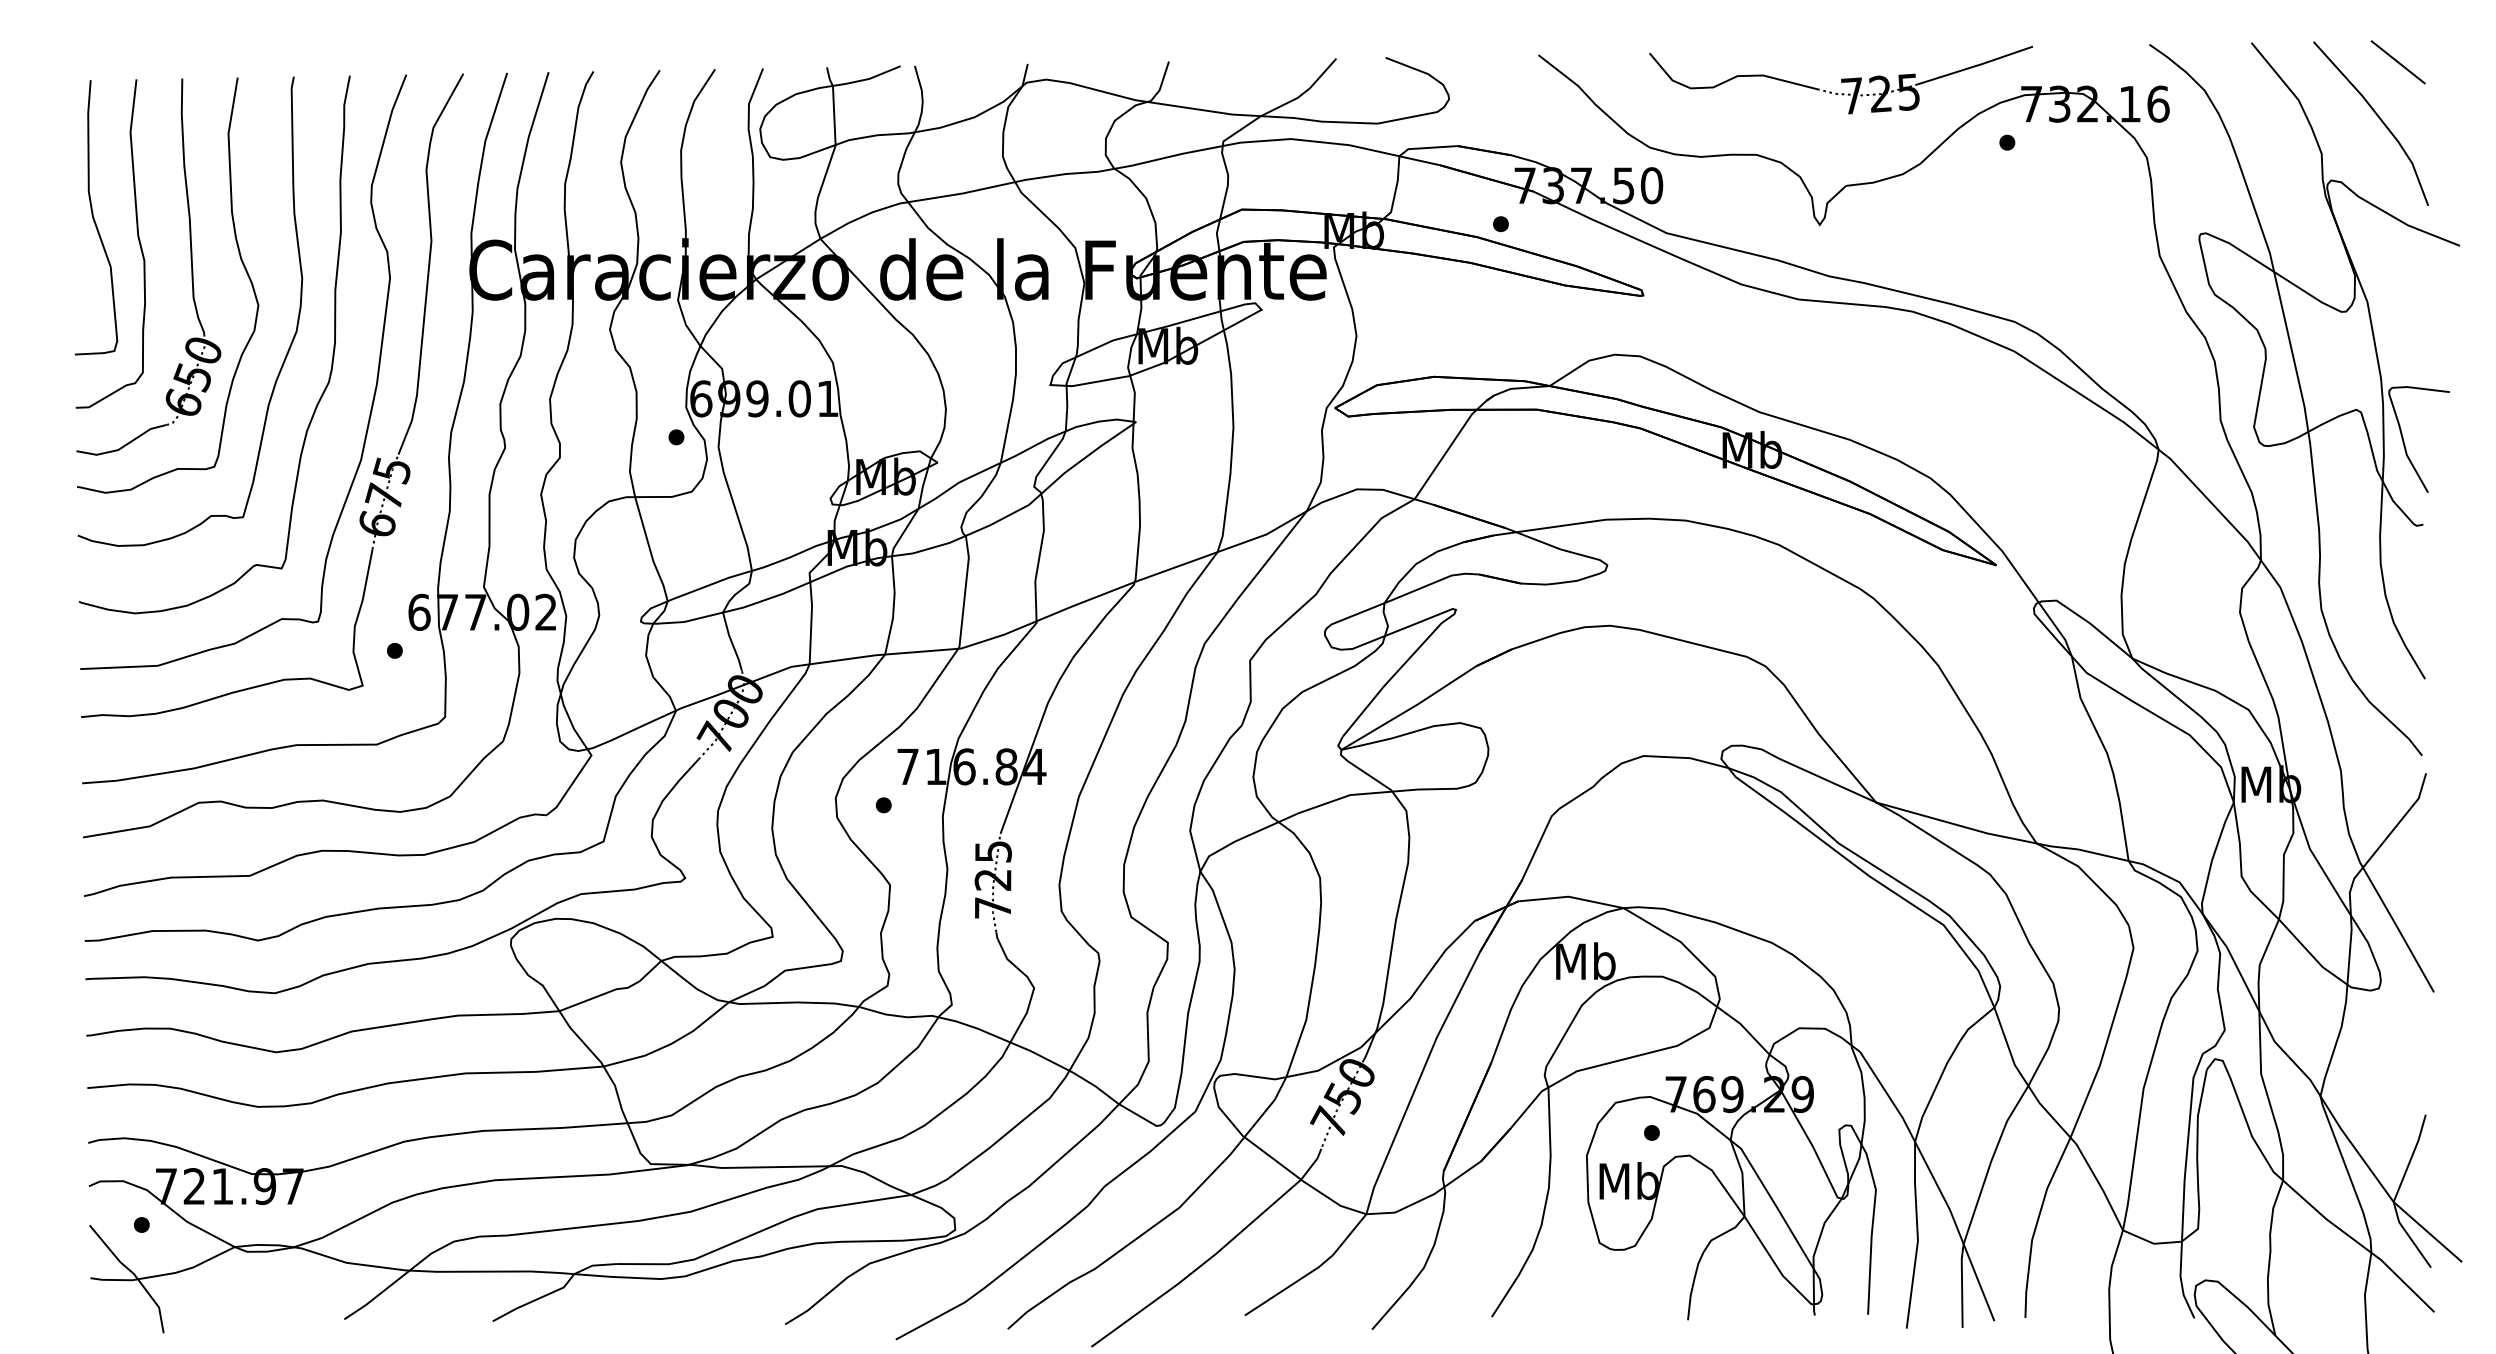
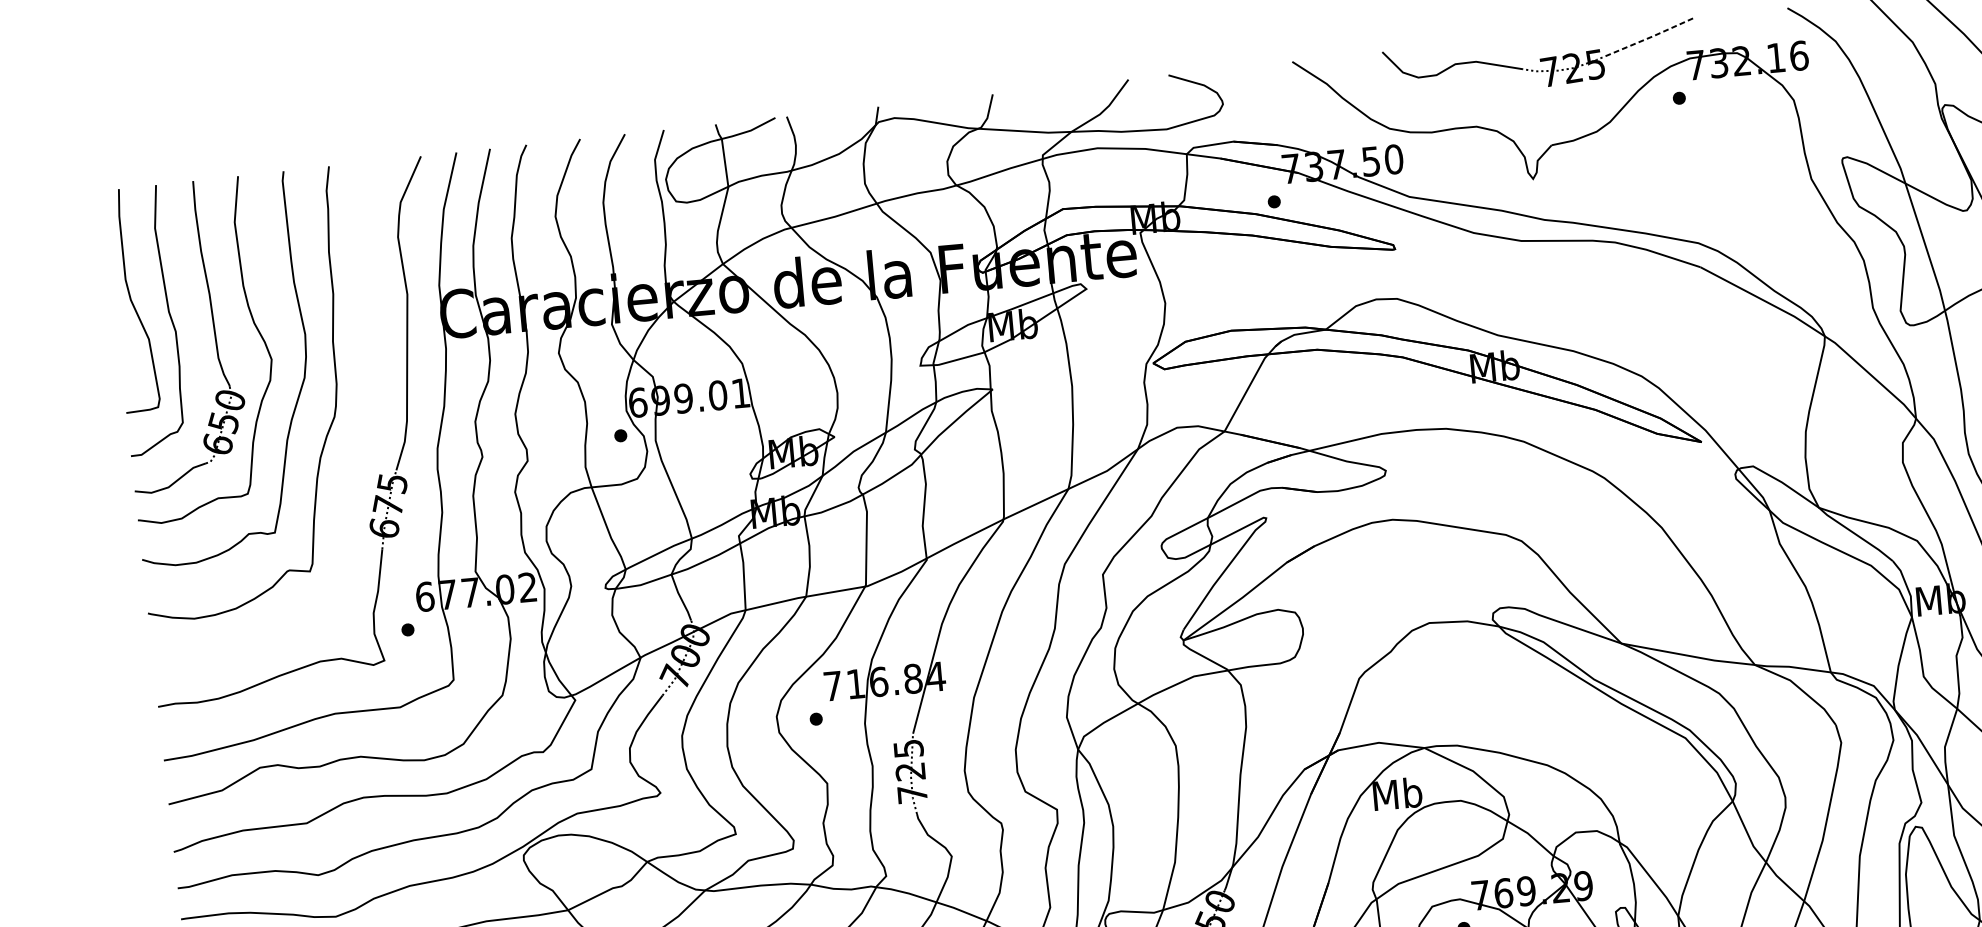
line: (1975, 66) -> (1647, 38), solid -> dashed
curve: (372, 399) -> (371, 427), removed

